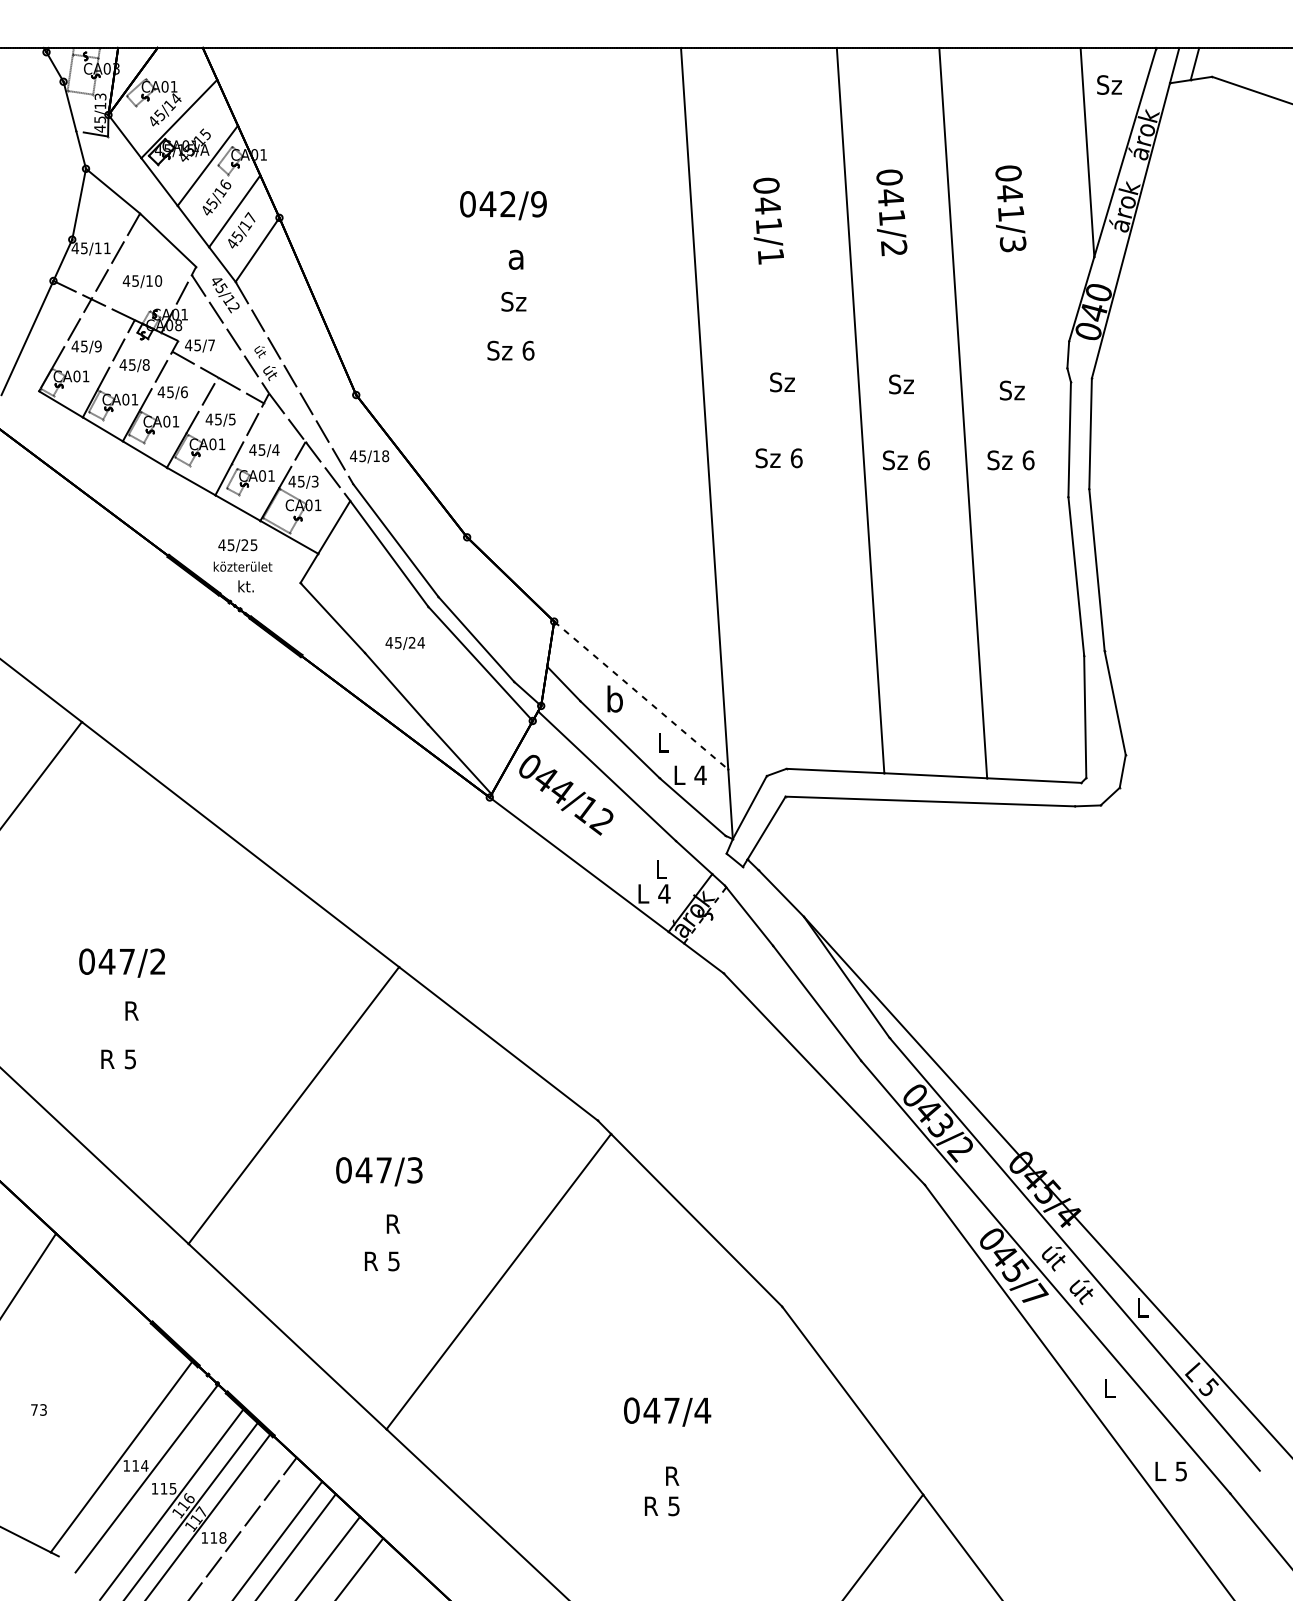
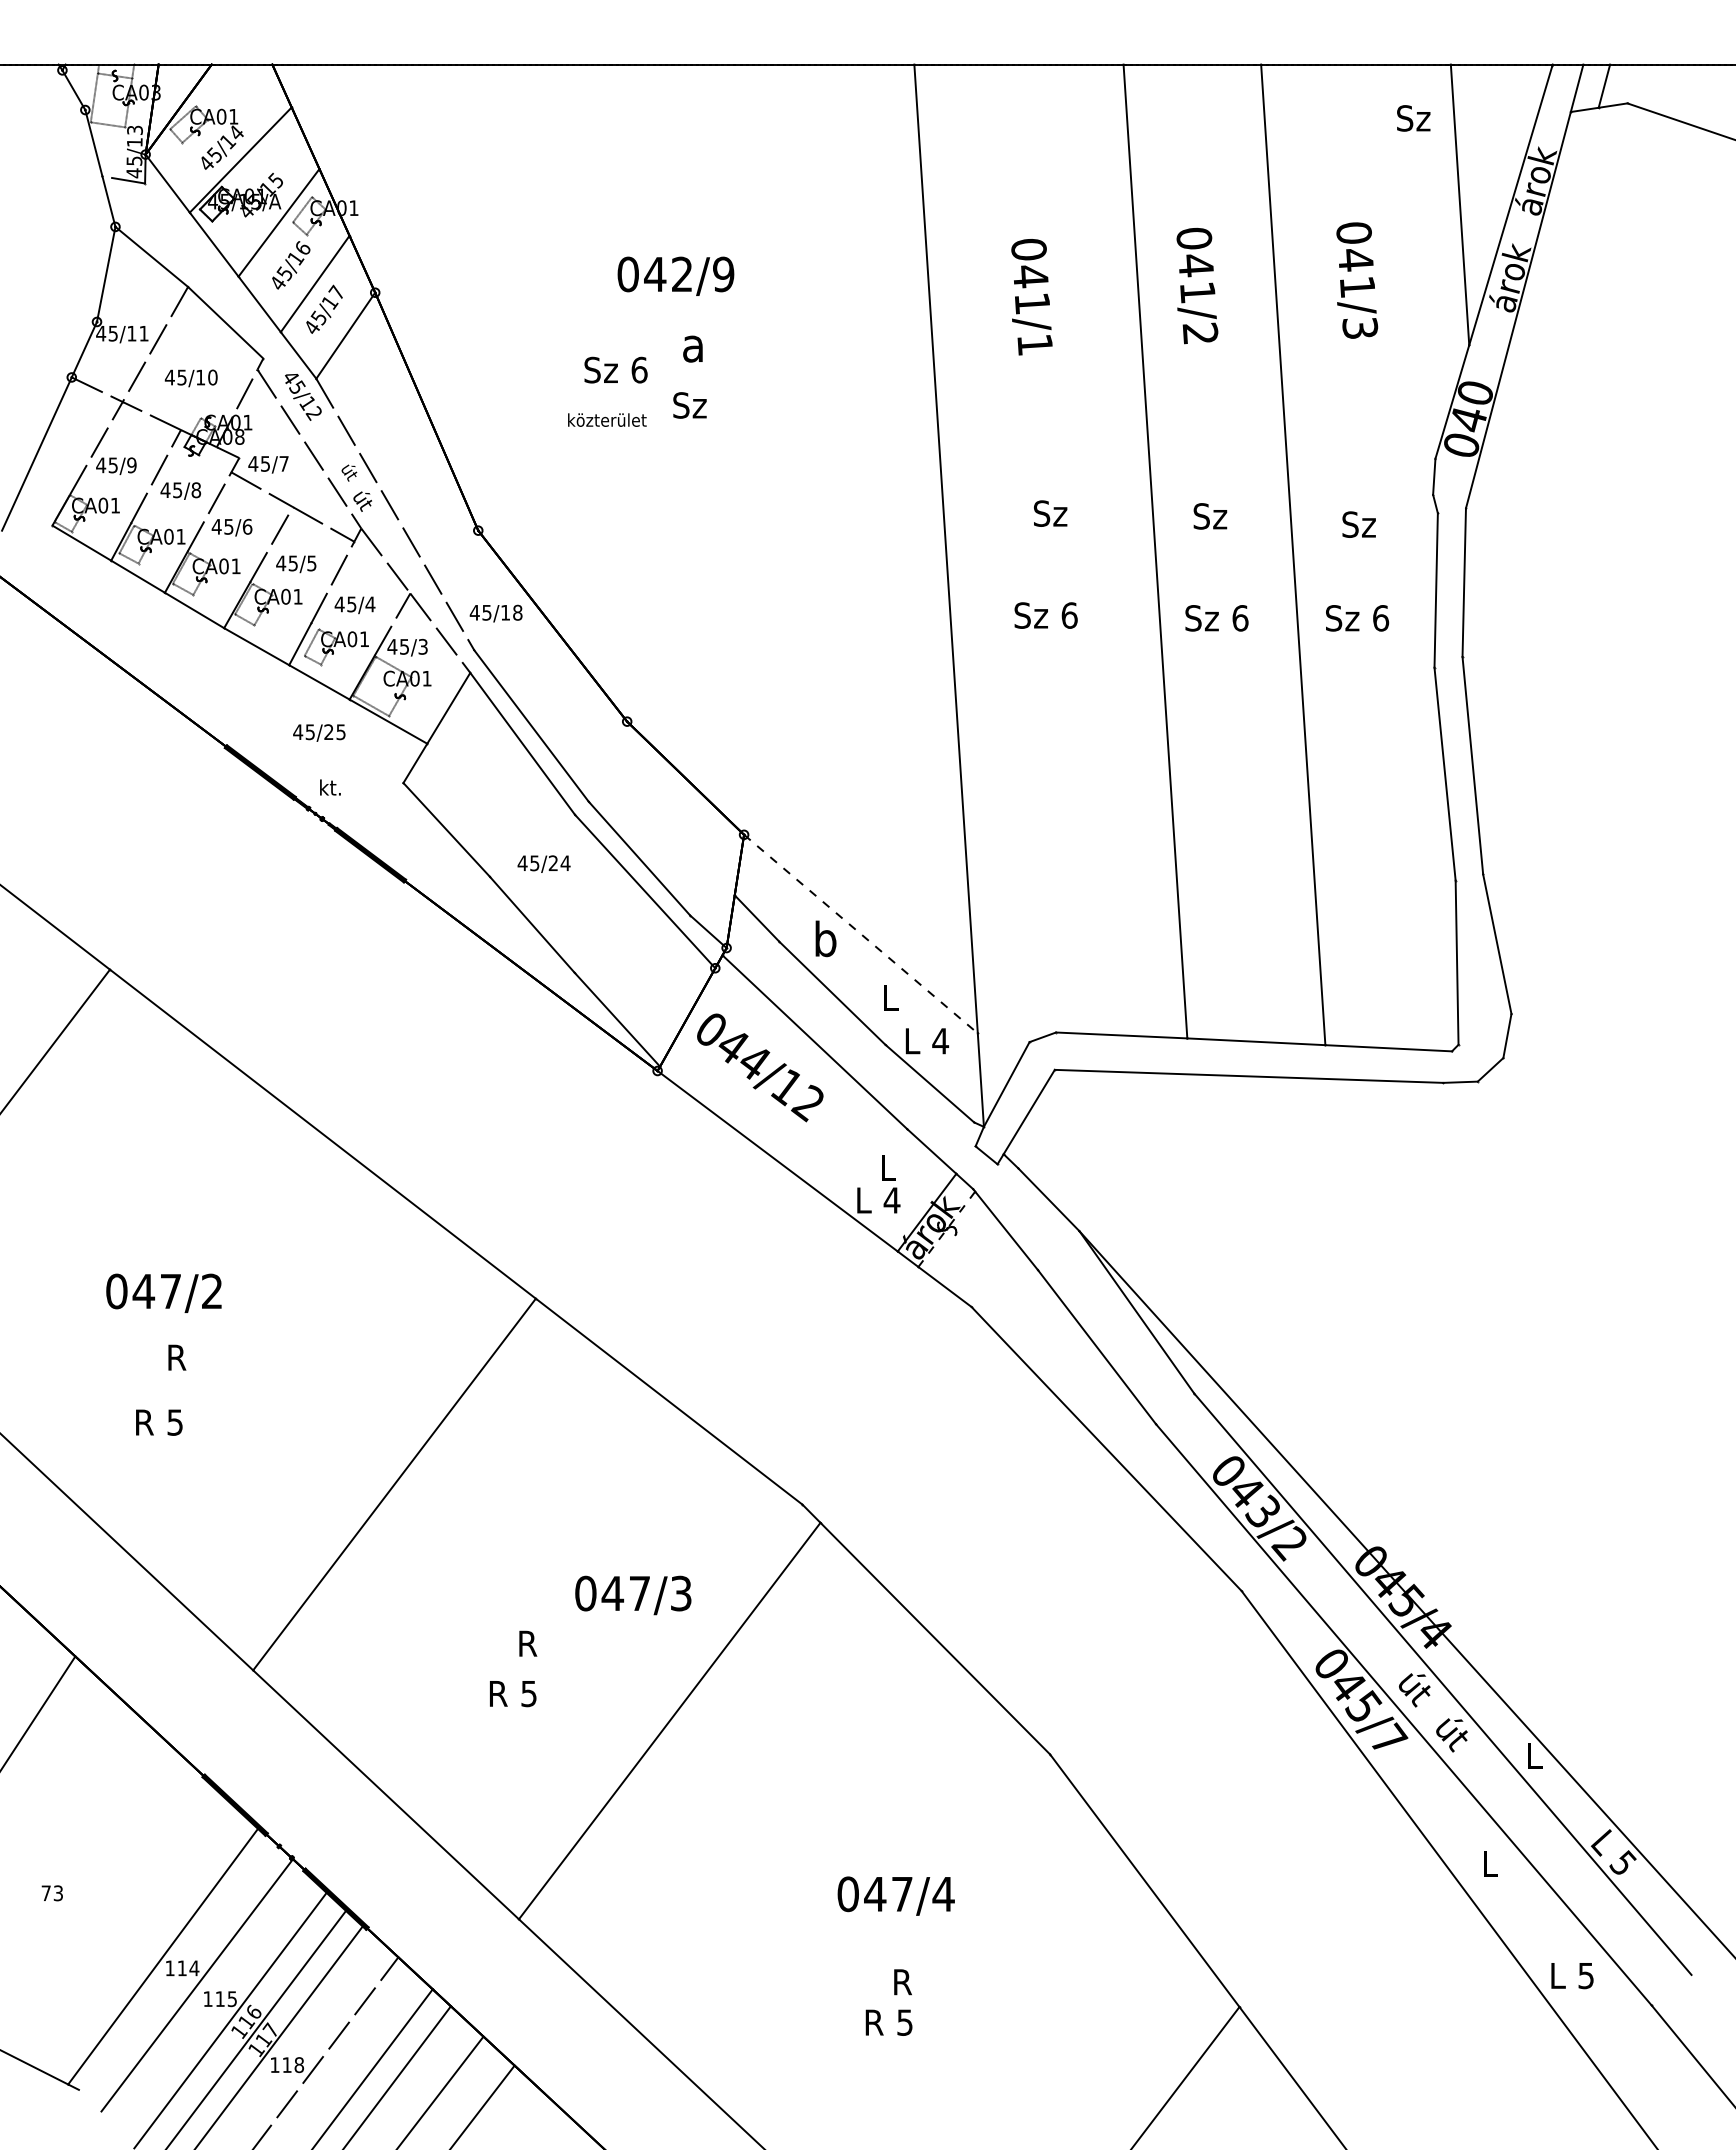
text: (1109, 85) -> (1413, 118), moved
text: (510, 350) -> (615, 369), moved
text: (243, 566) -> (607, 419), moved
text: (379, 1171) -> (633, 1595), moved

